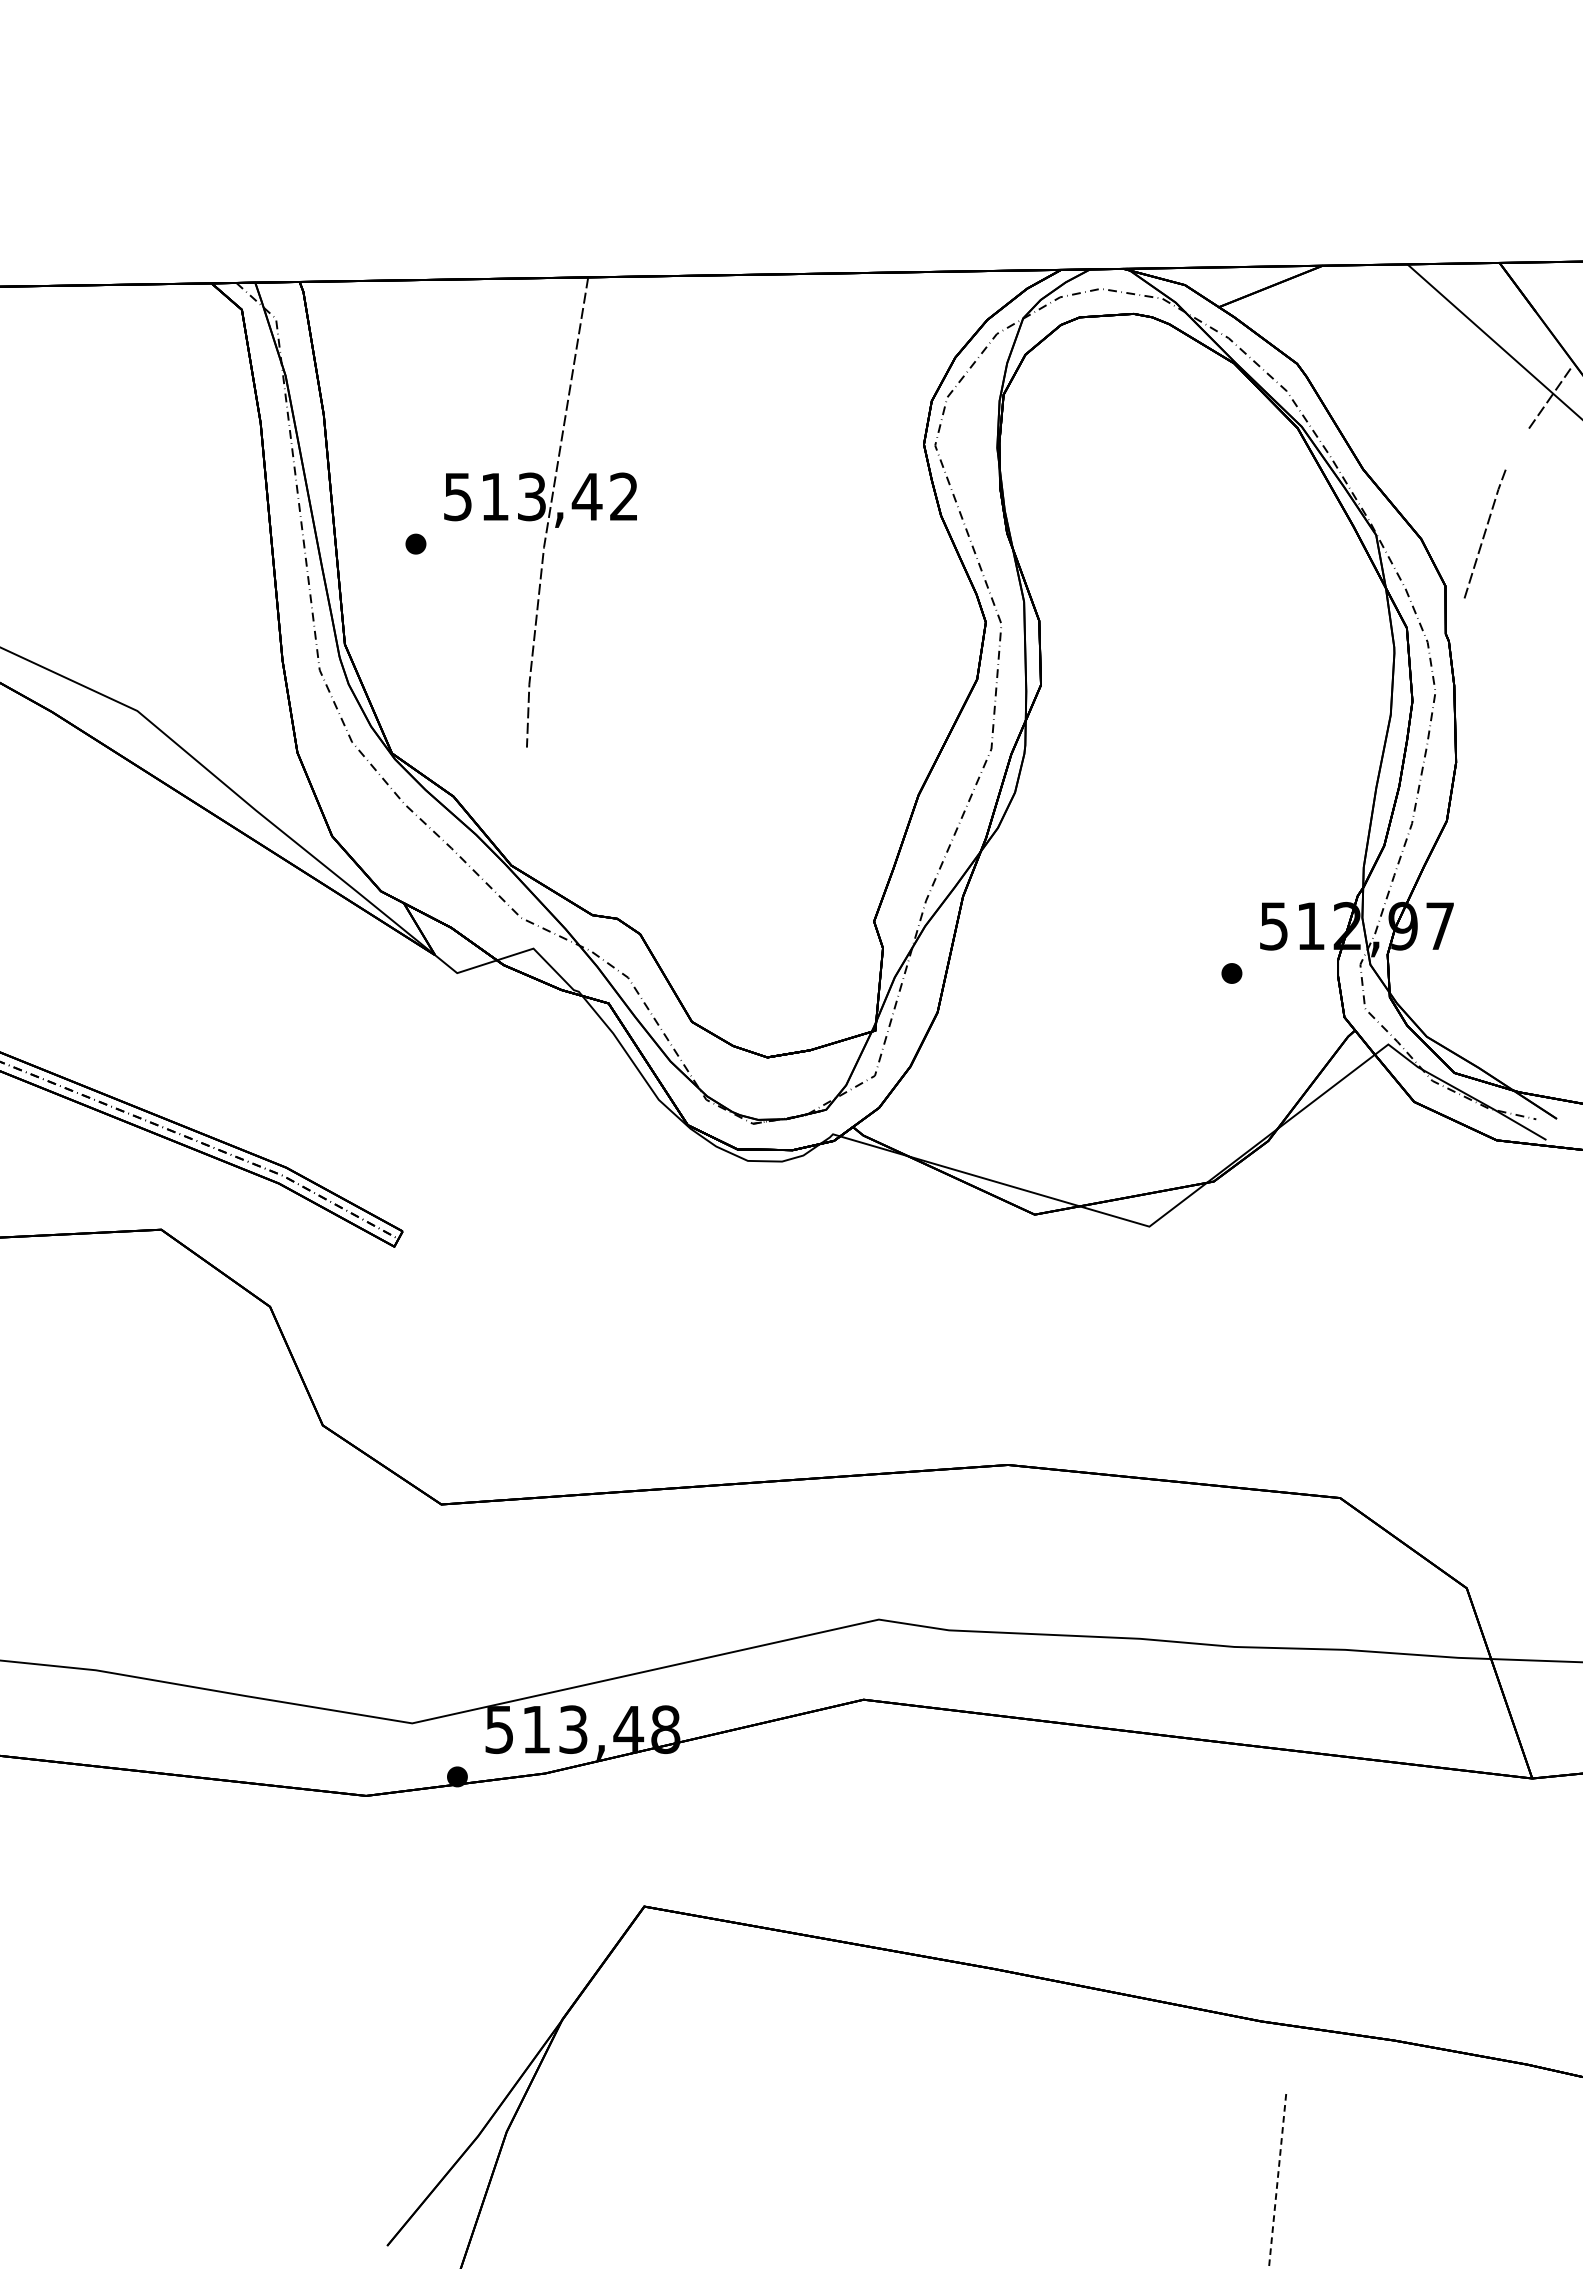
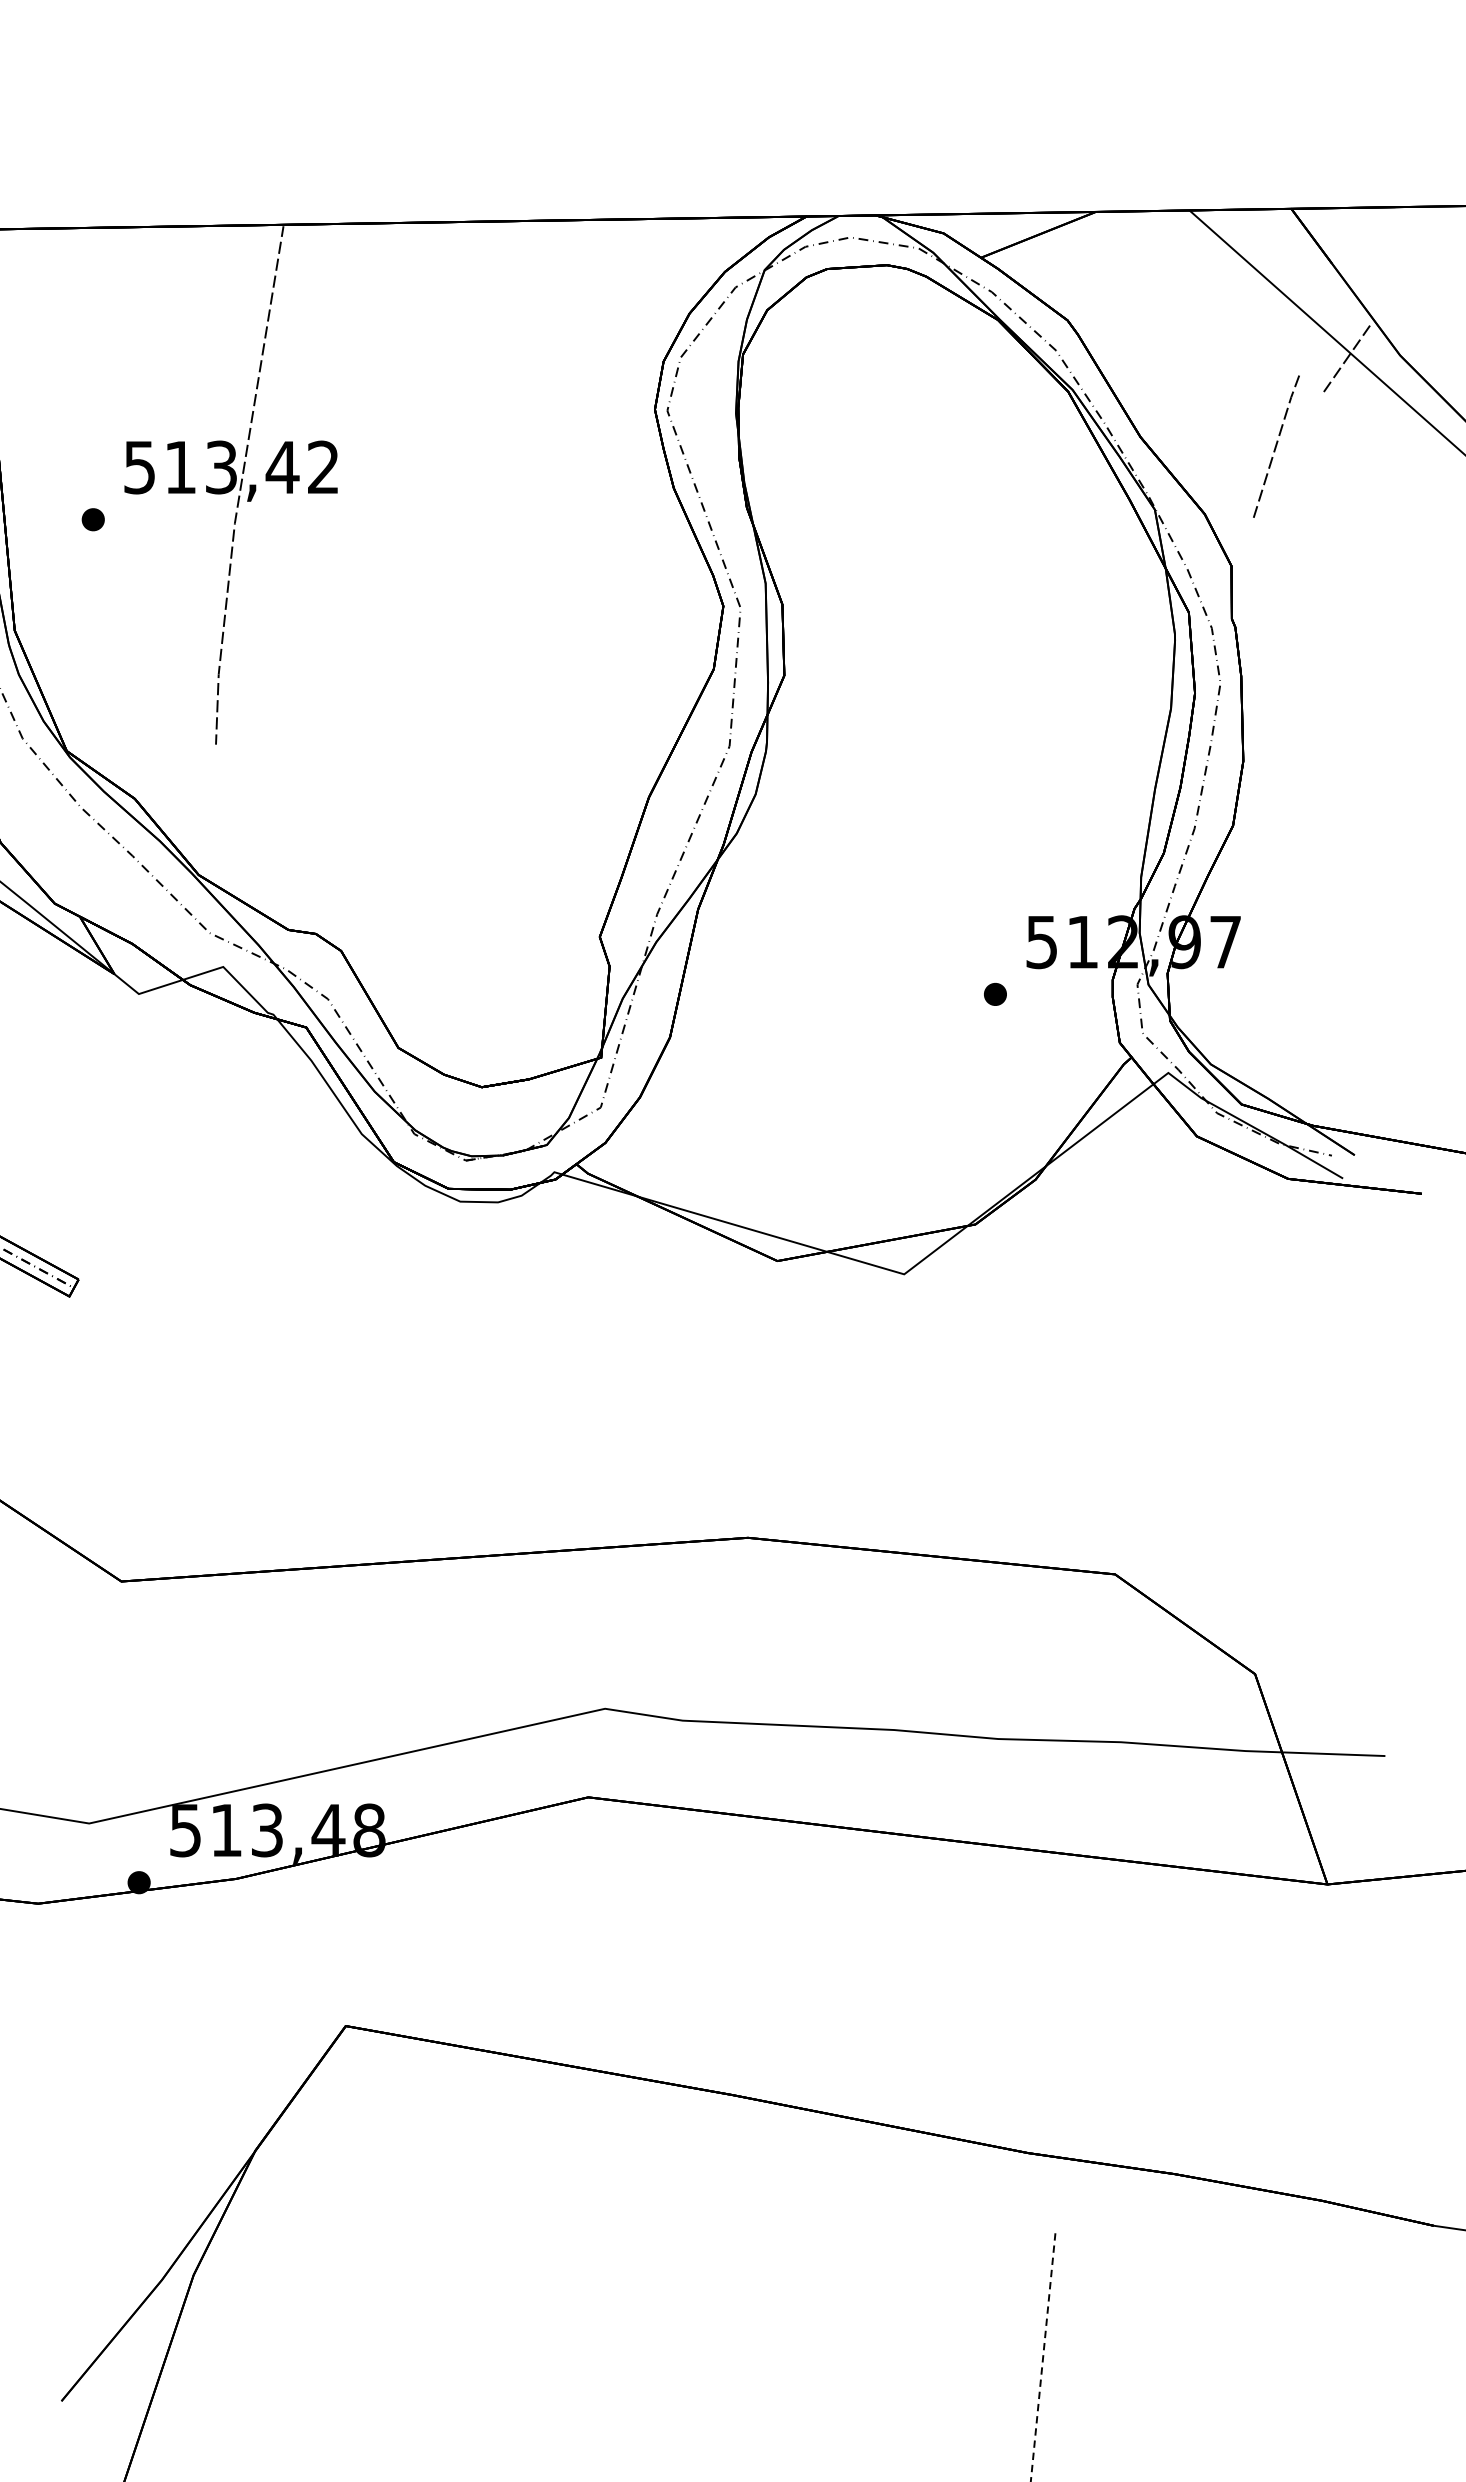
line: (1484, 533) -> (1275, 446), moved

